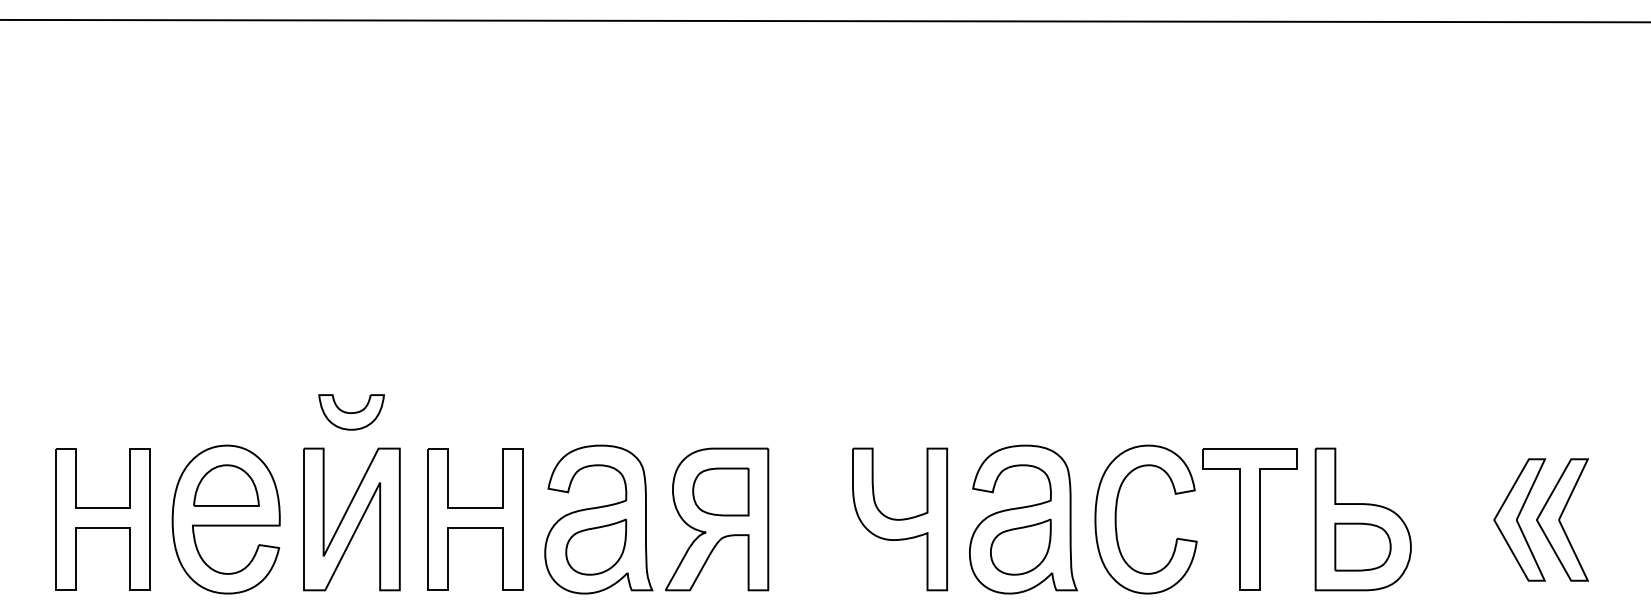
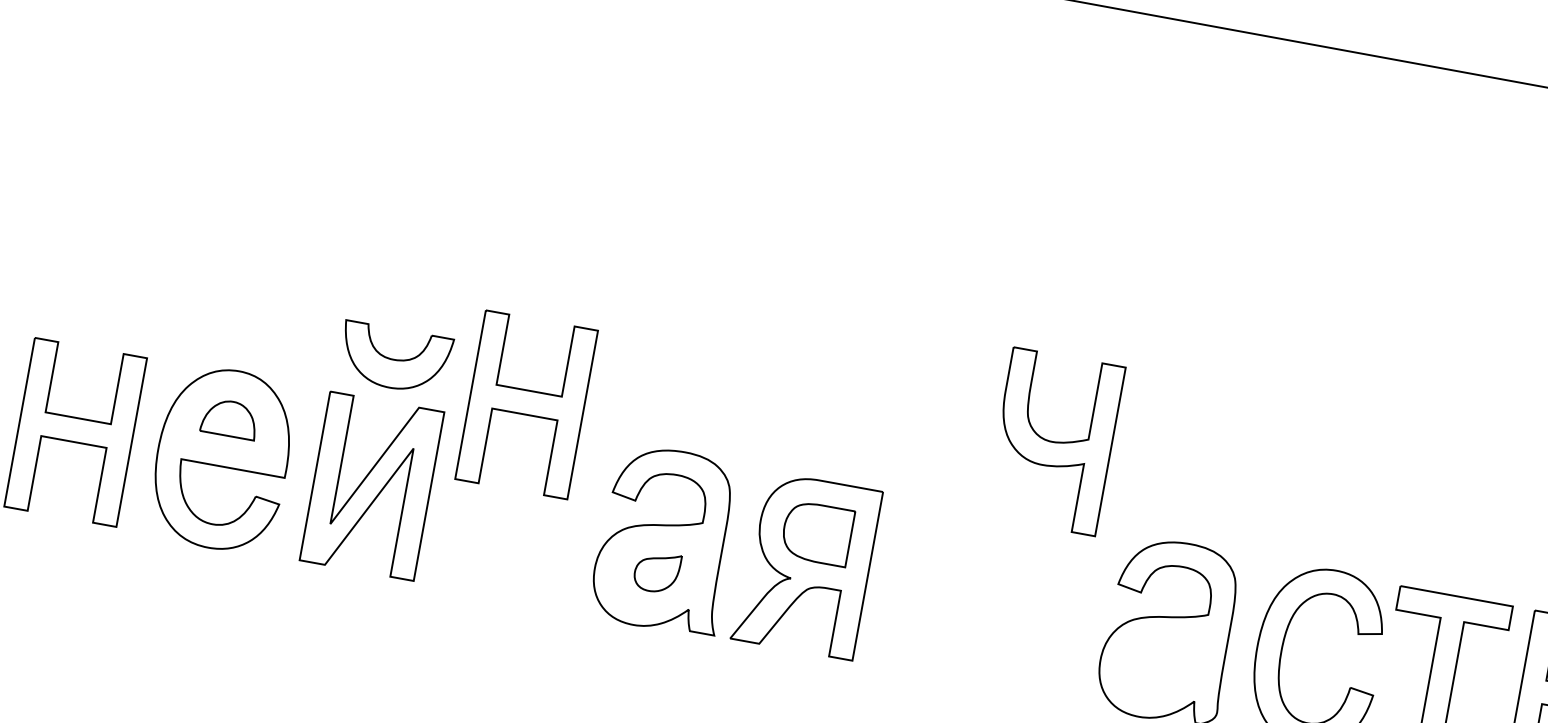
part: (351, 412) -> (394, 358), size x1.4
part: (226, 485) -> (230, 418), size x0.7
part: (475, 519) -> (526, 404), moved
part: (900, 519) -> (1054, 441), moved
part: (596, 546) -> (657, 571), size x0.6
part: (1020, 546) -> (1162, 663), removed

